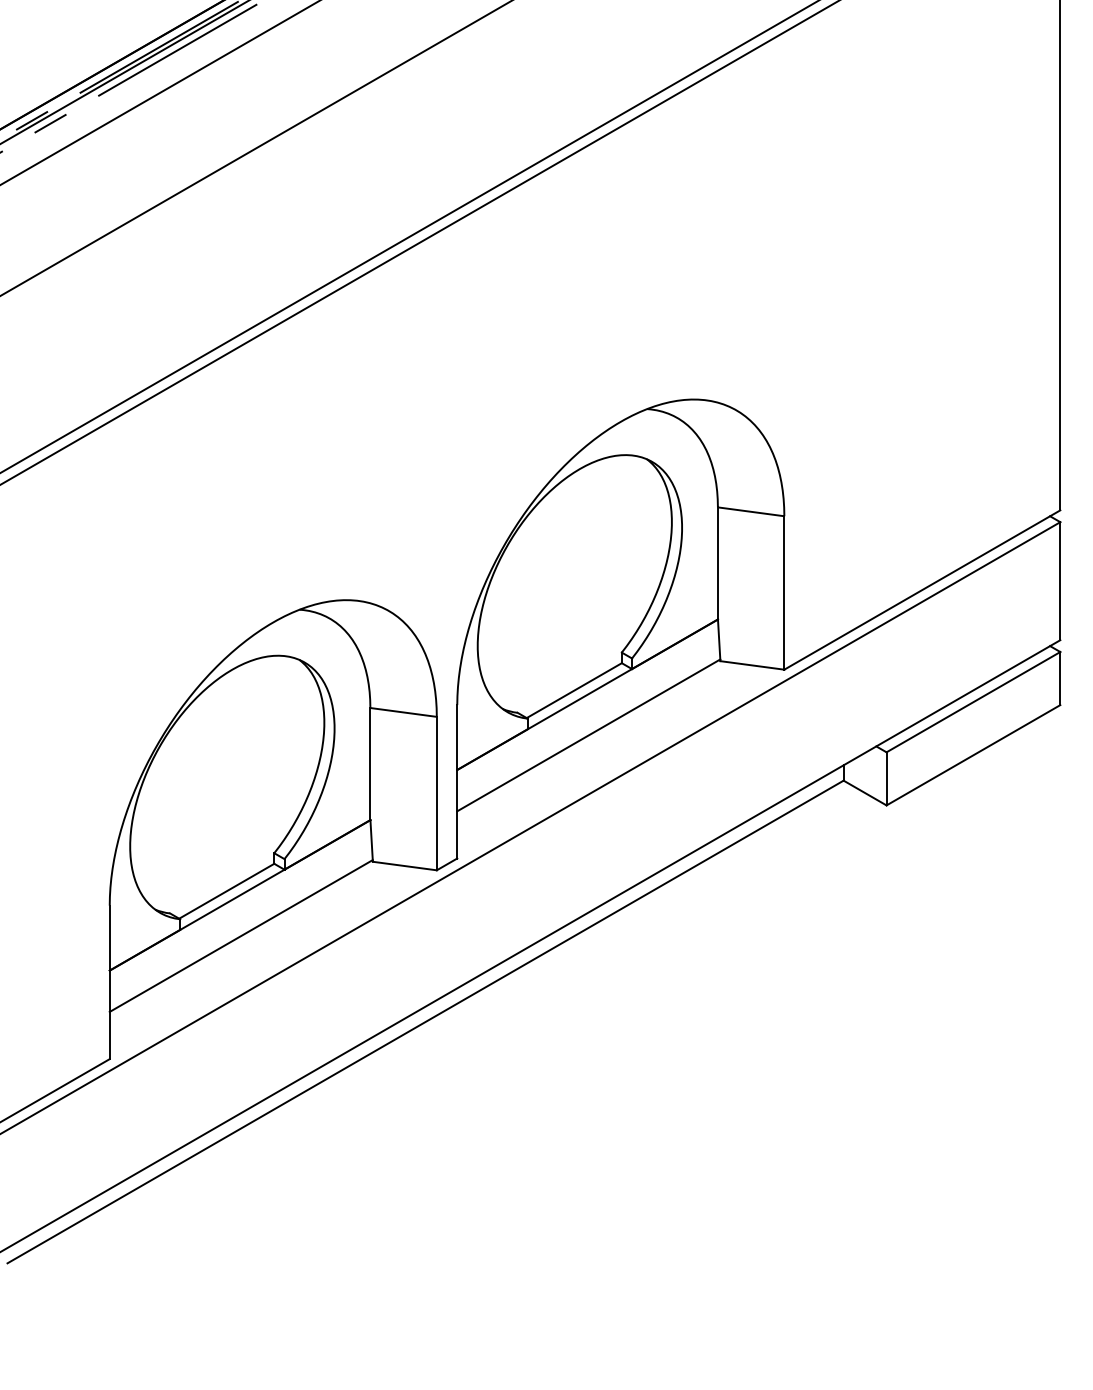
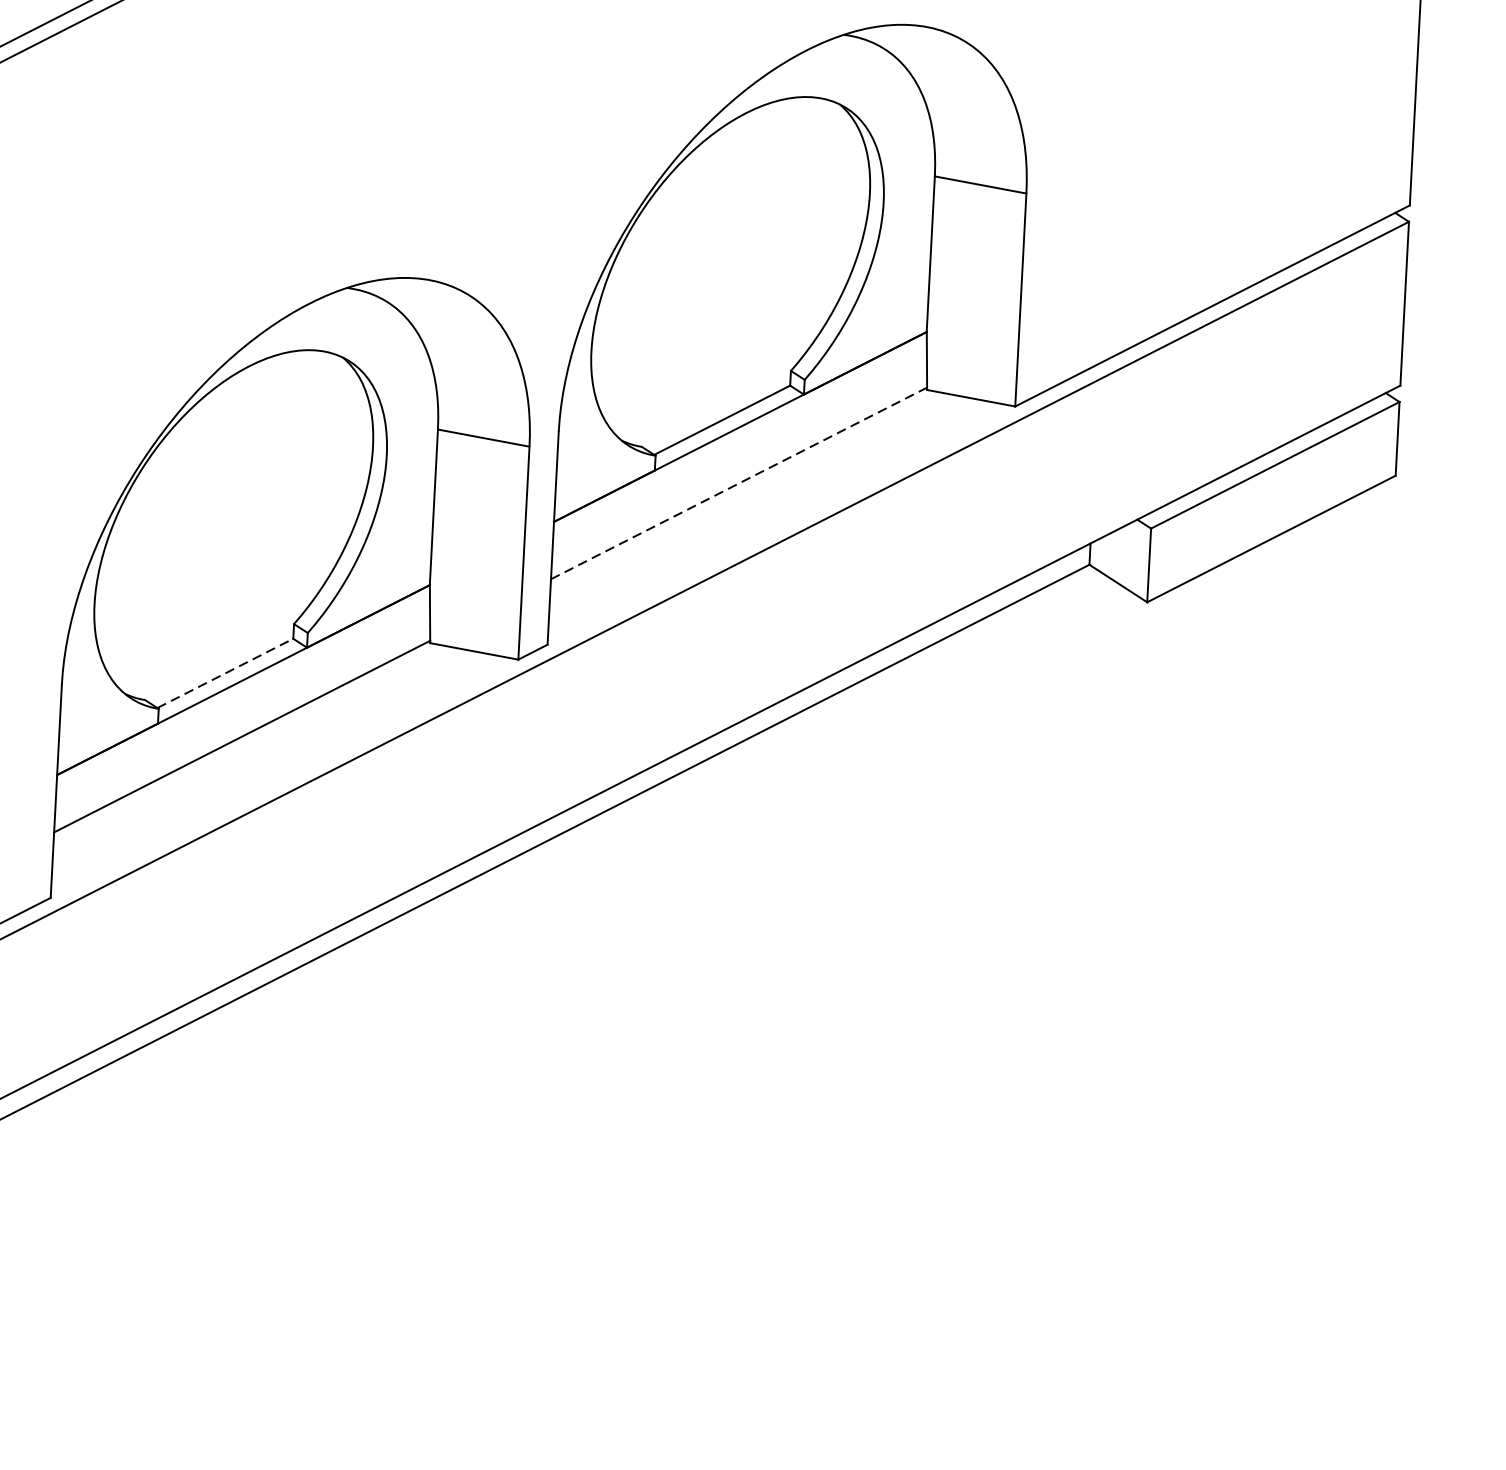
line: (588, 735) -> (738, 483), solid -> dashed
line: (226, 891) -> (224, 673), solid -> dashed

